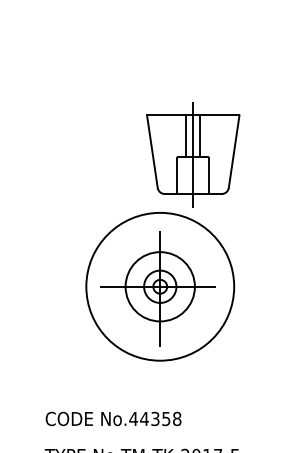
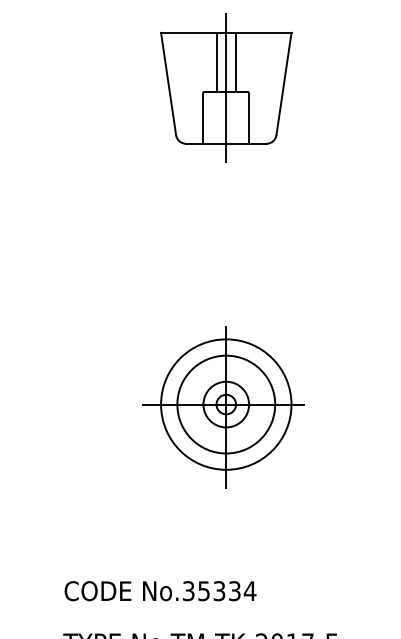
part: (193, 154) -> (226, 88), moved
circle: (160, 286) -> (226, 404), size x0.62
text: (155, 418) -> (219, 590), No.44358 -> No.35334

